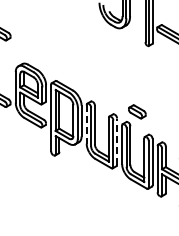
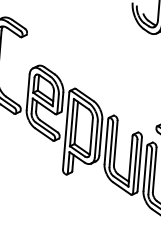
line: (86, 124) -> (106, 141), dashed -> solid
line: (117, 141) -> (140, 164), dashed -> solid

